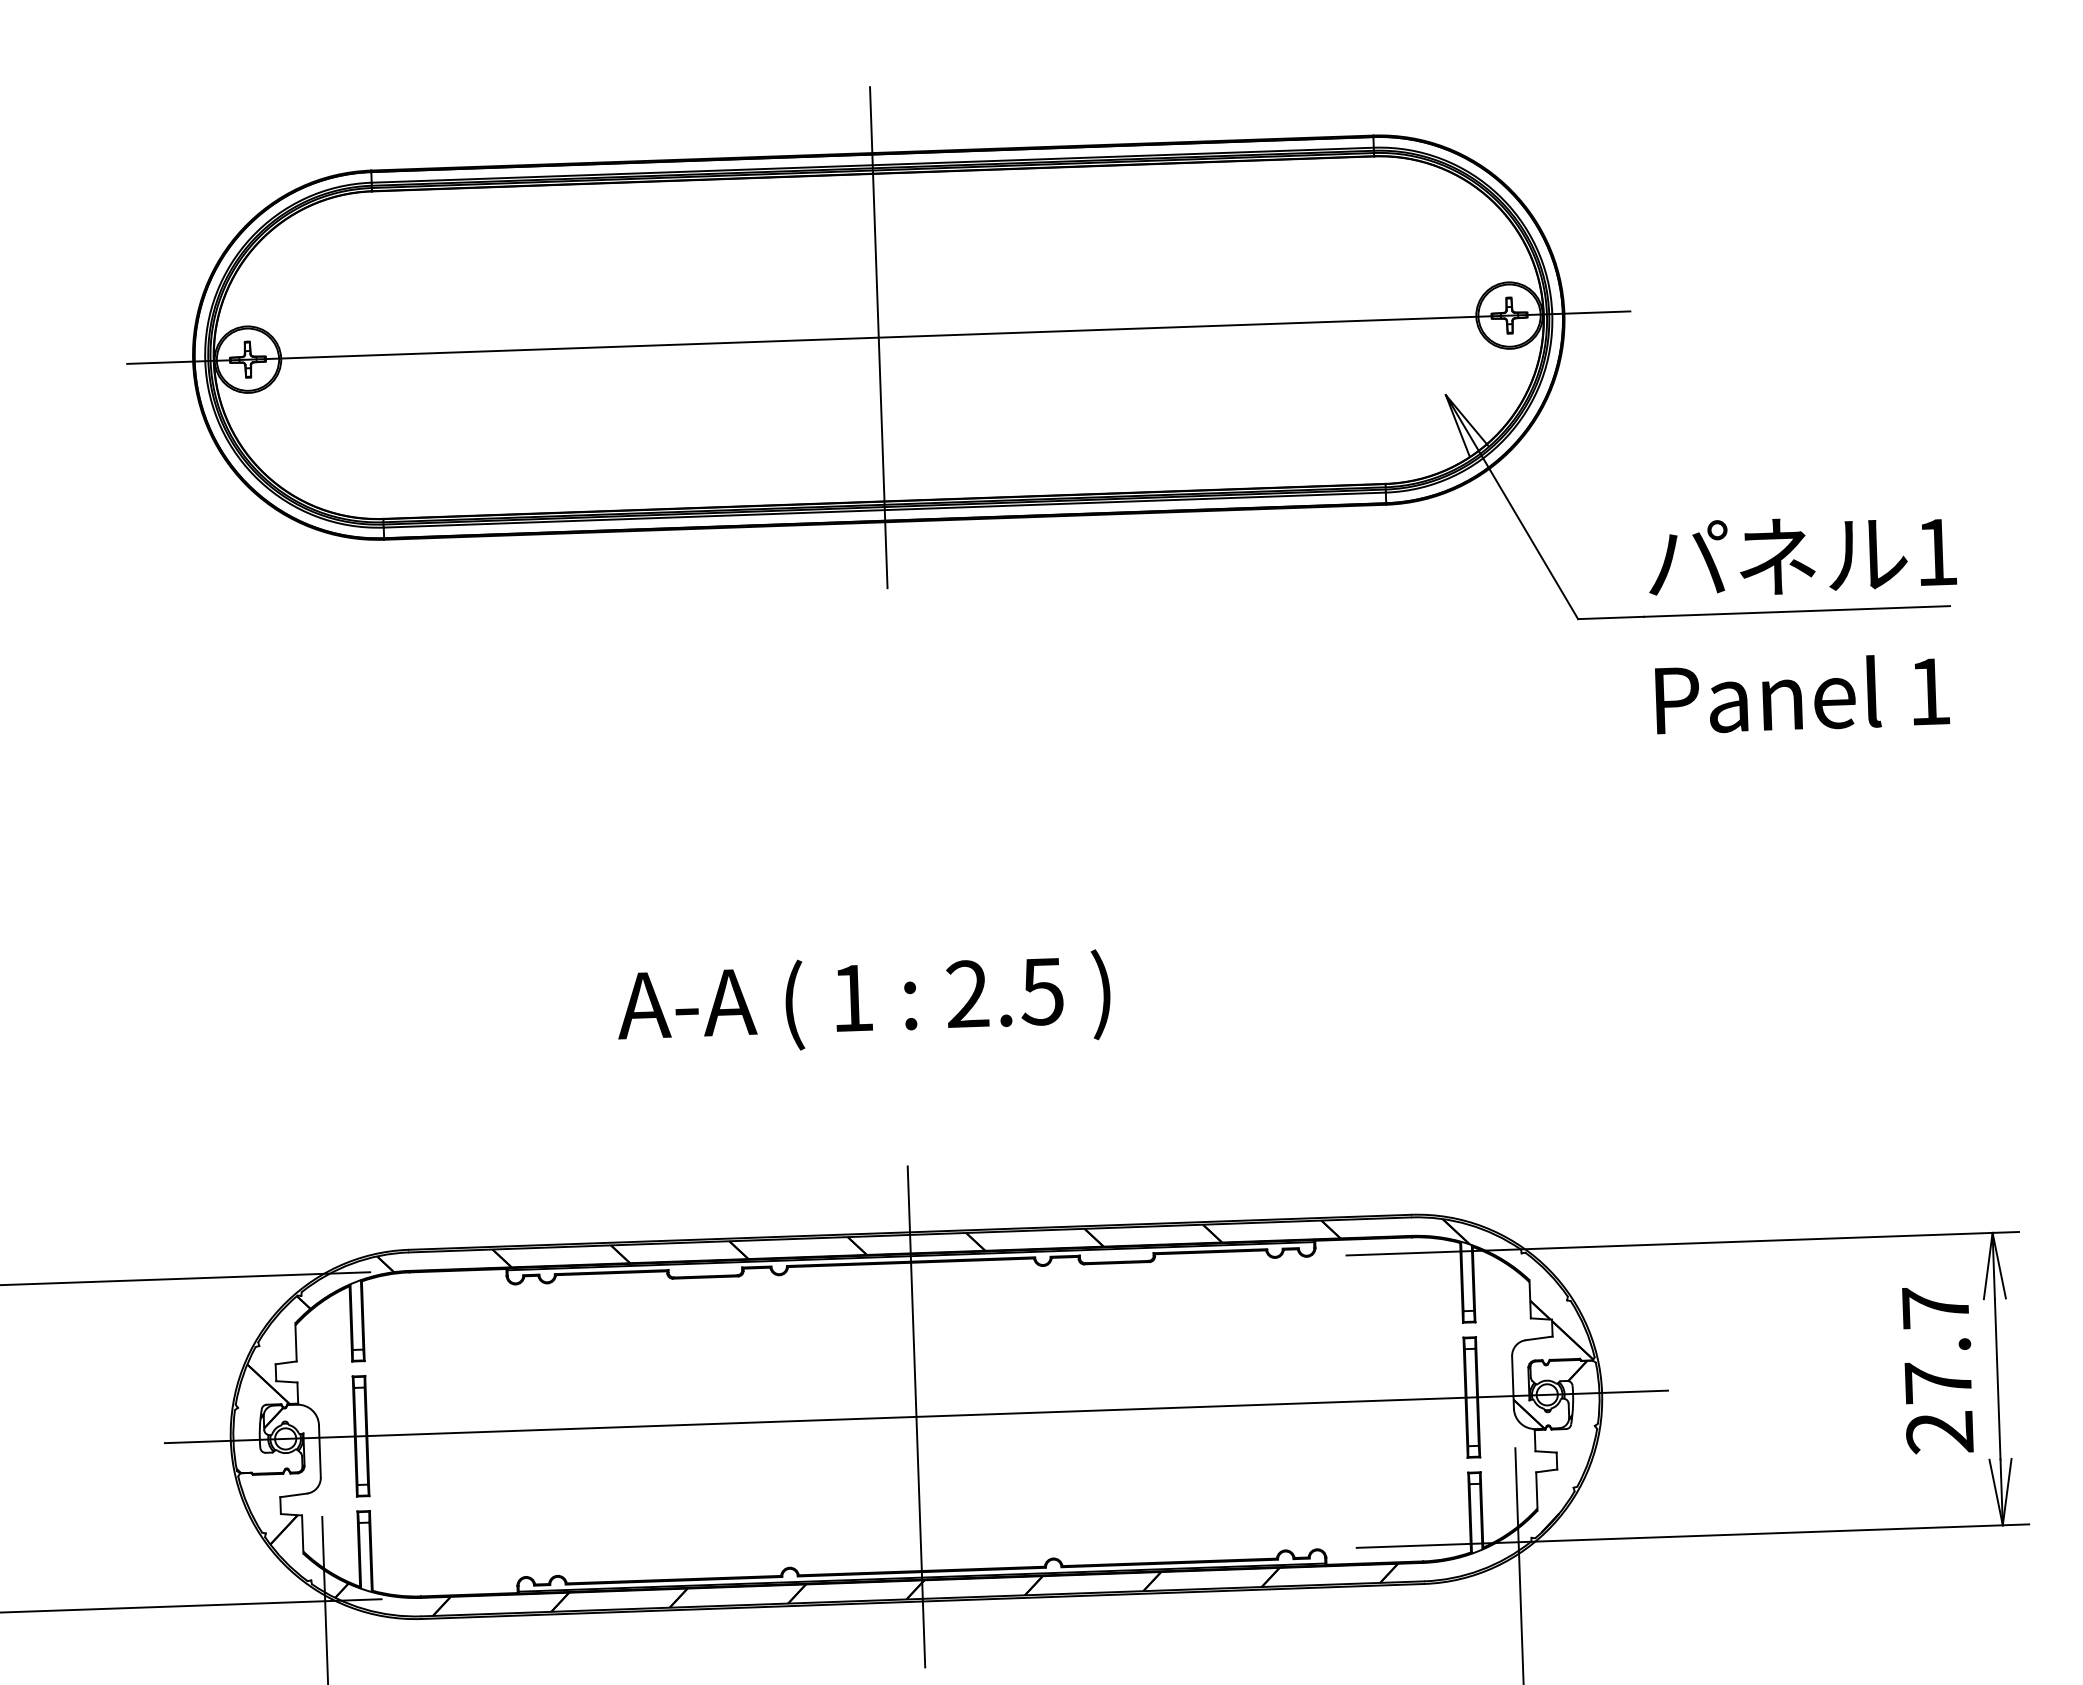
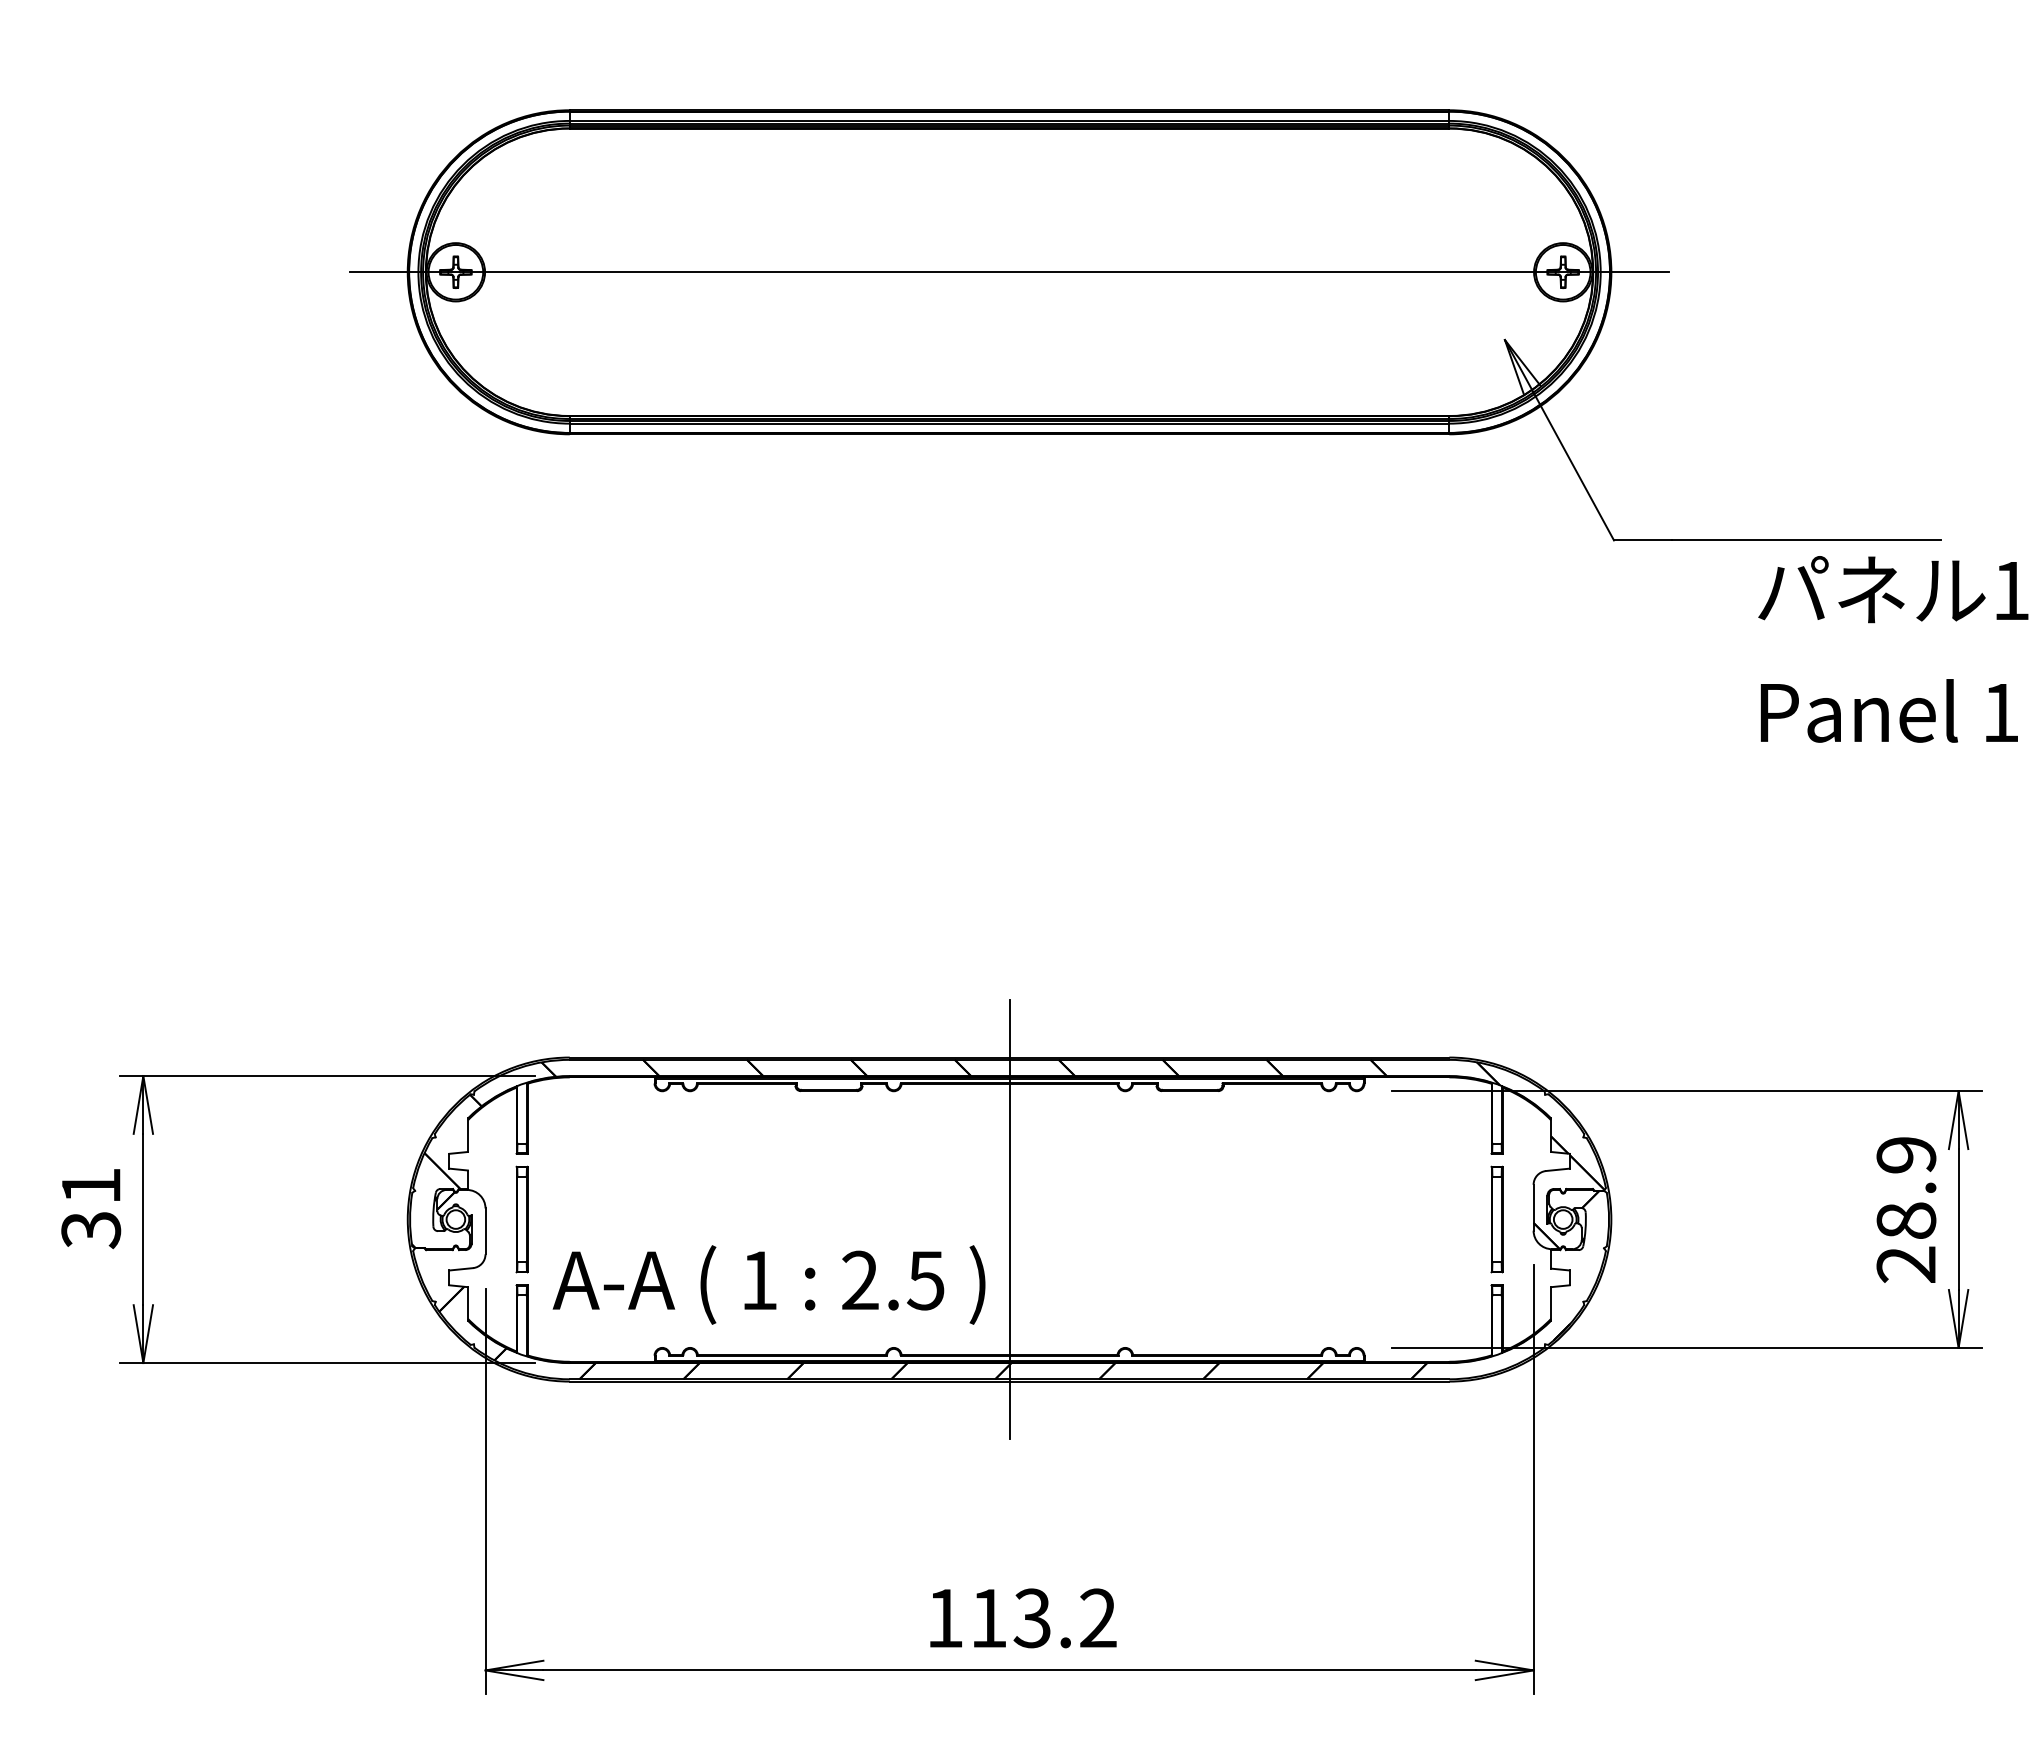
line: (878, 337) -> (1009, 272), removed
text: (1804, 623) -> (1893, 649), moved
text: (863, 1002) -> (768, 1284), moved
text: (1937, 1344) -> (1906, 1187), 27.7 -> 28.9
line: (916, 1416) -> (1009, 1219), removed

